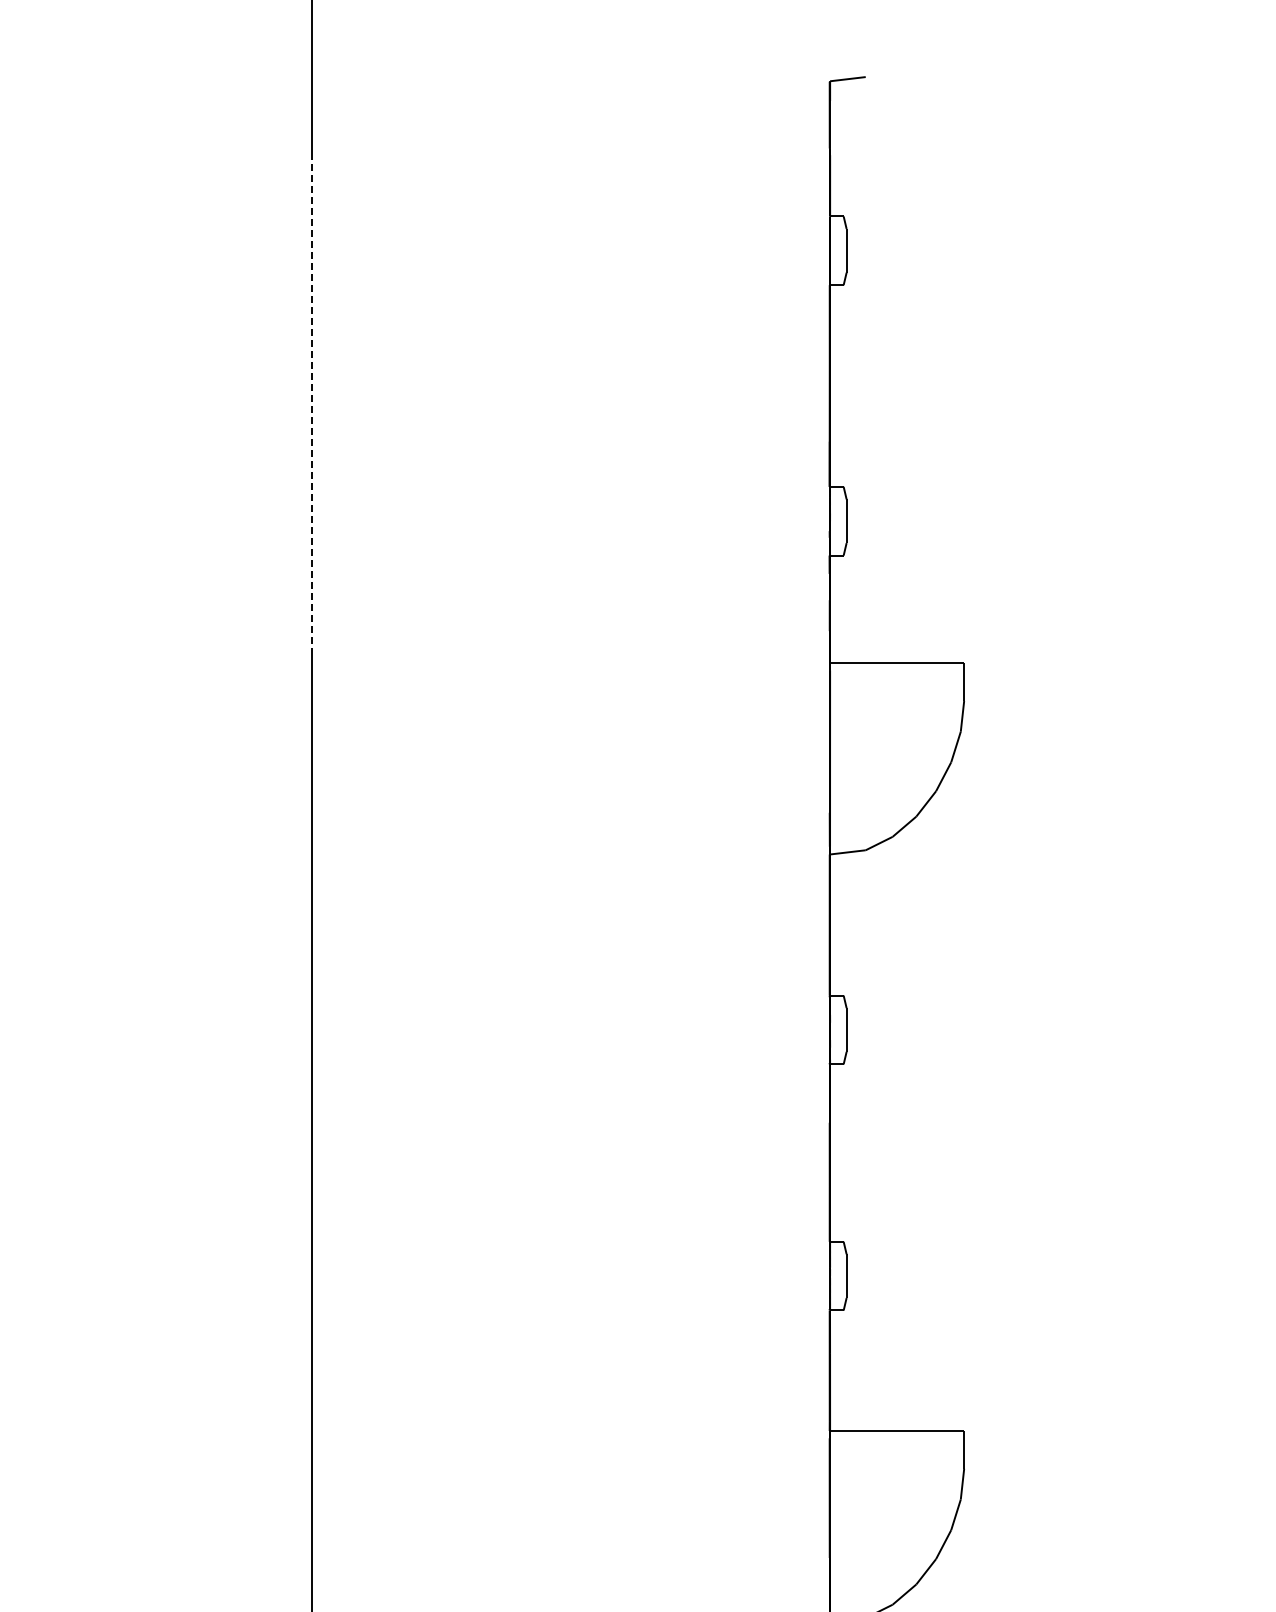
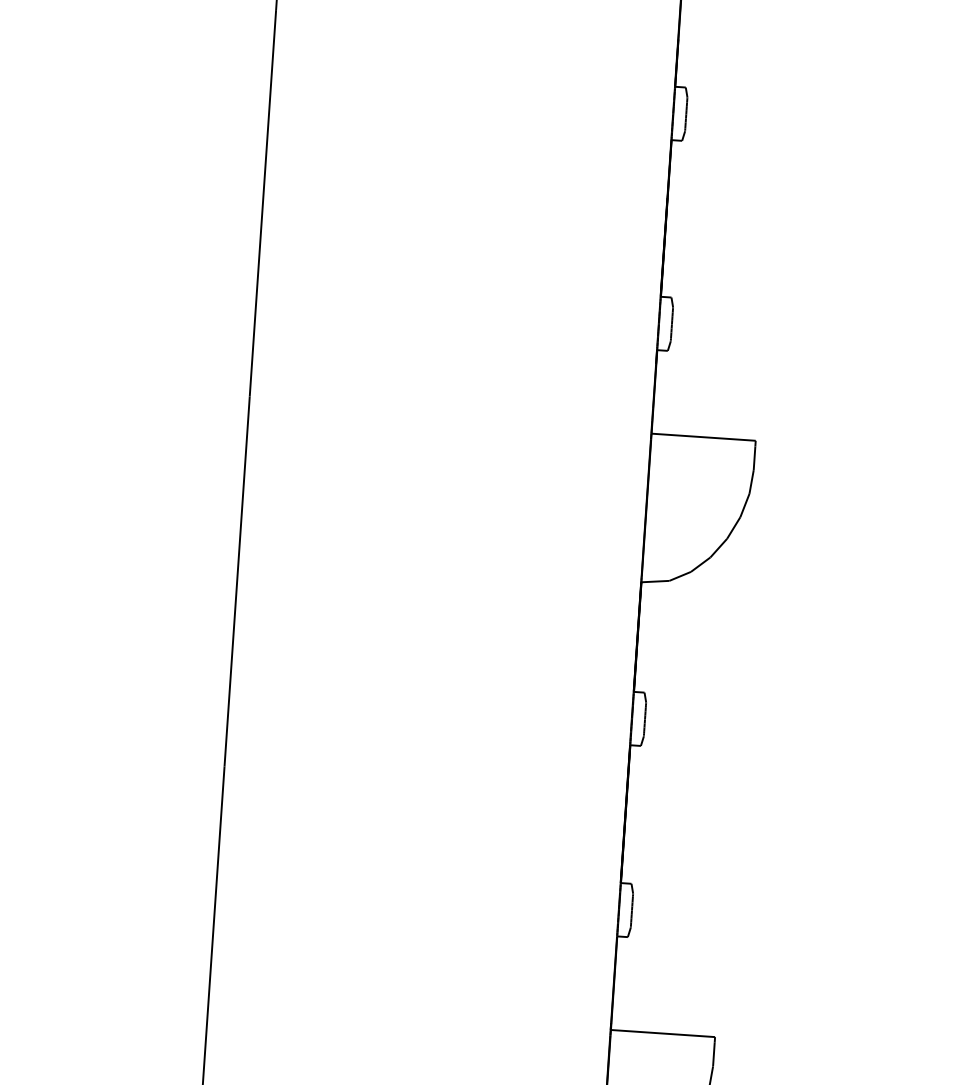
line: (311, 401) -> (262, 203), dashed -> solid

